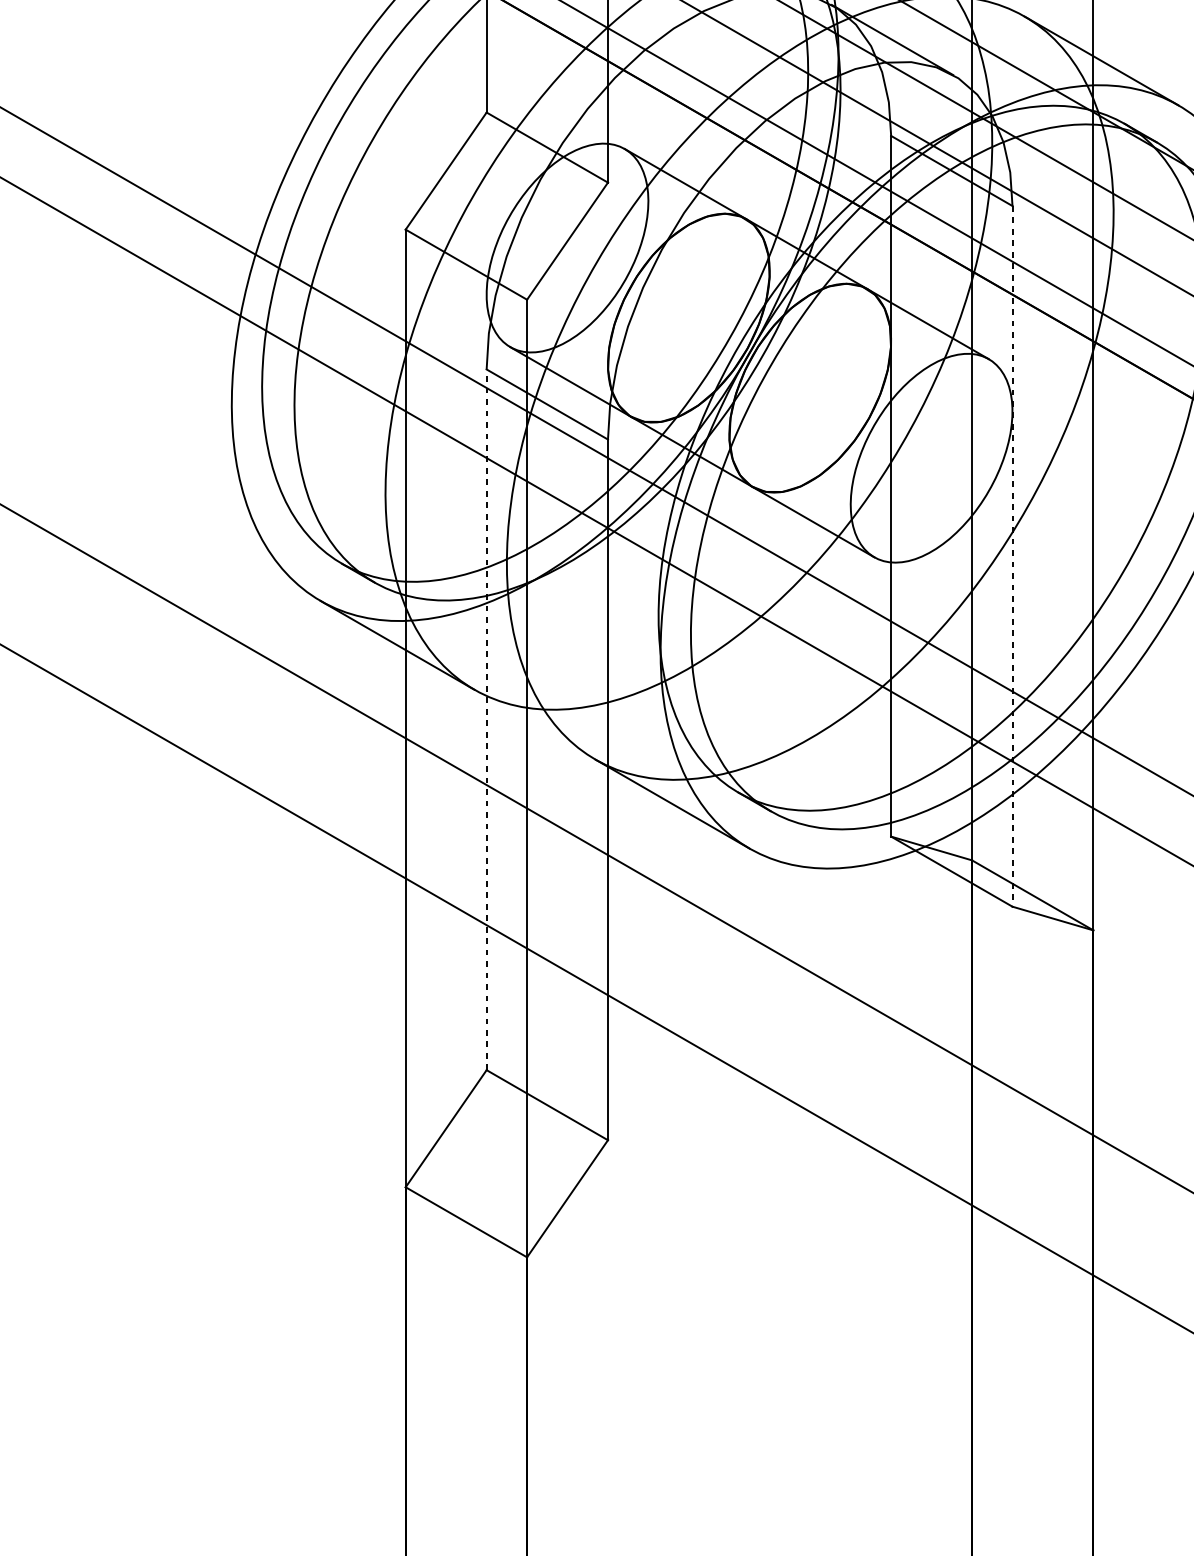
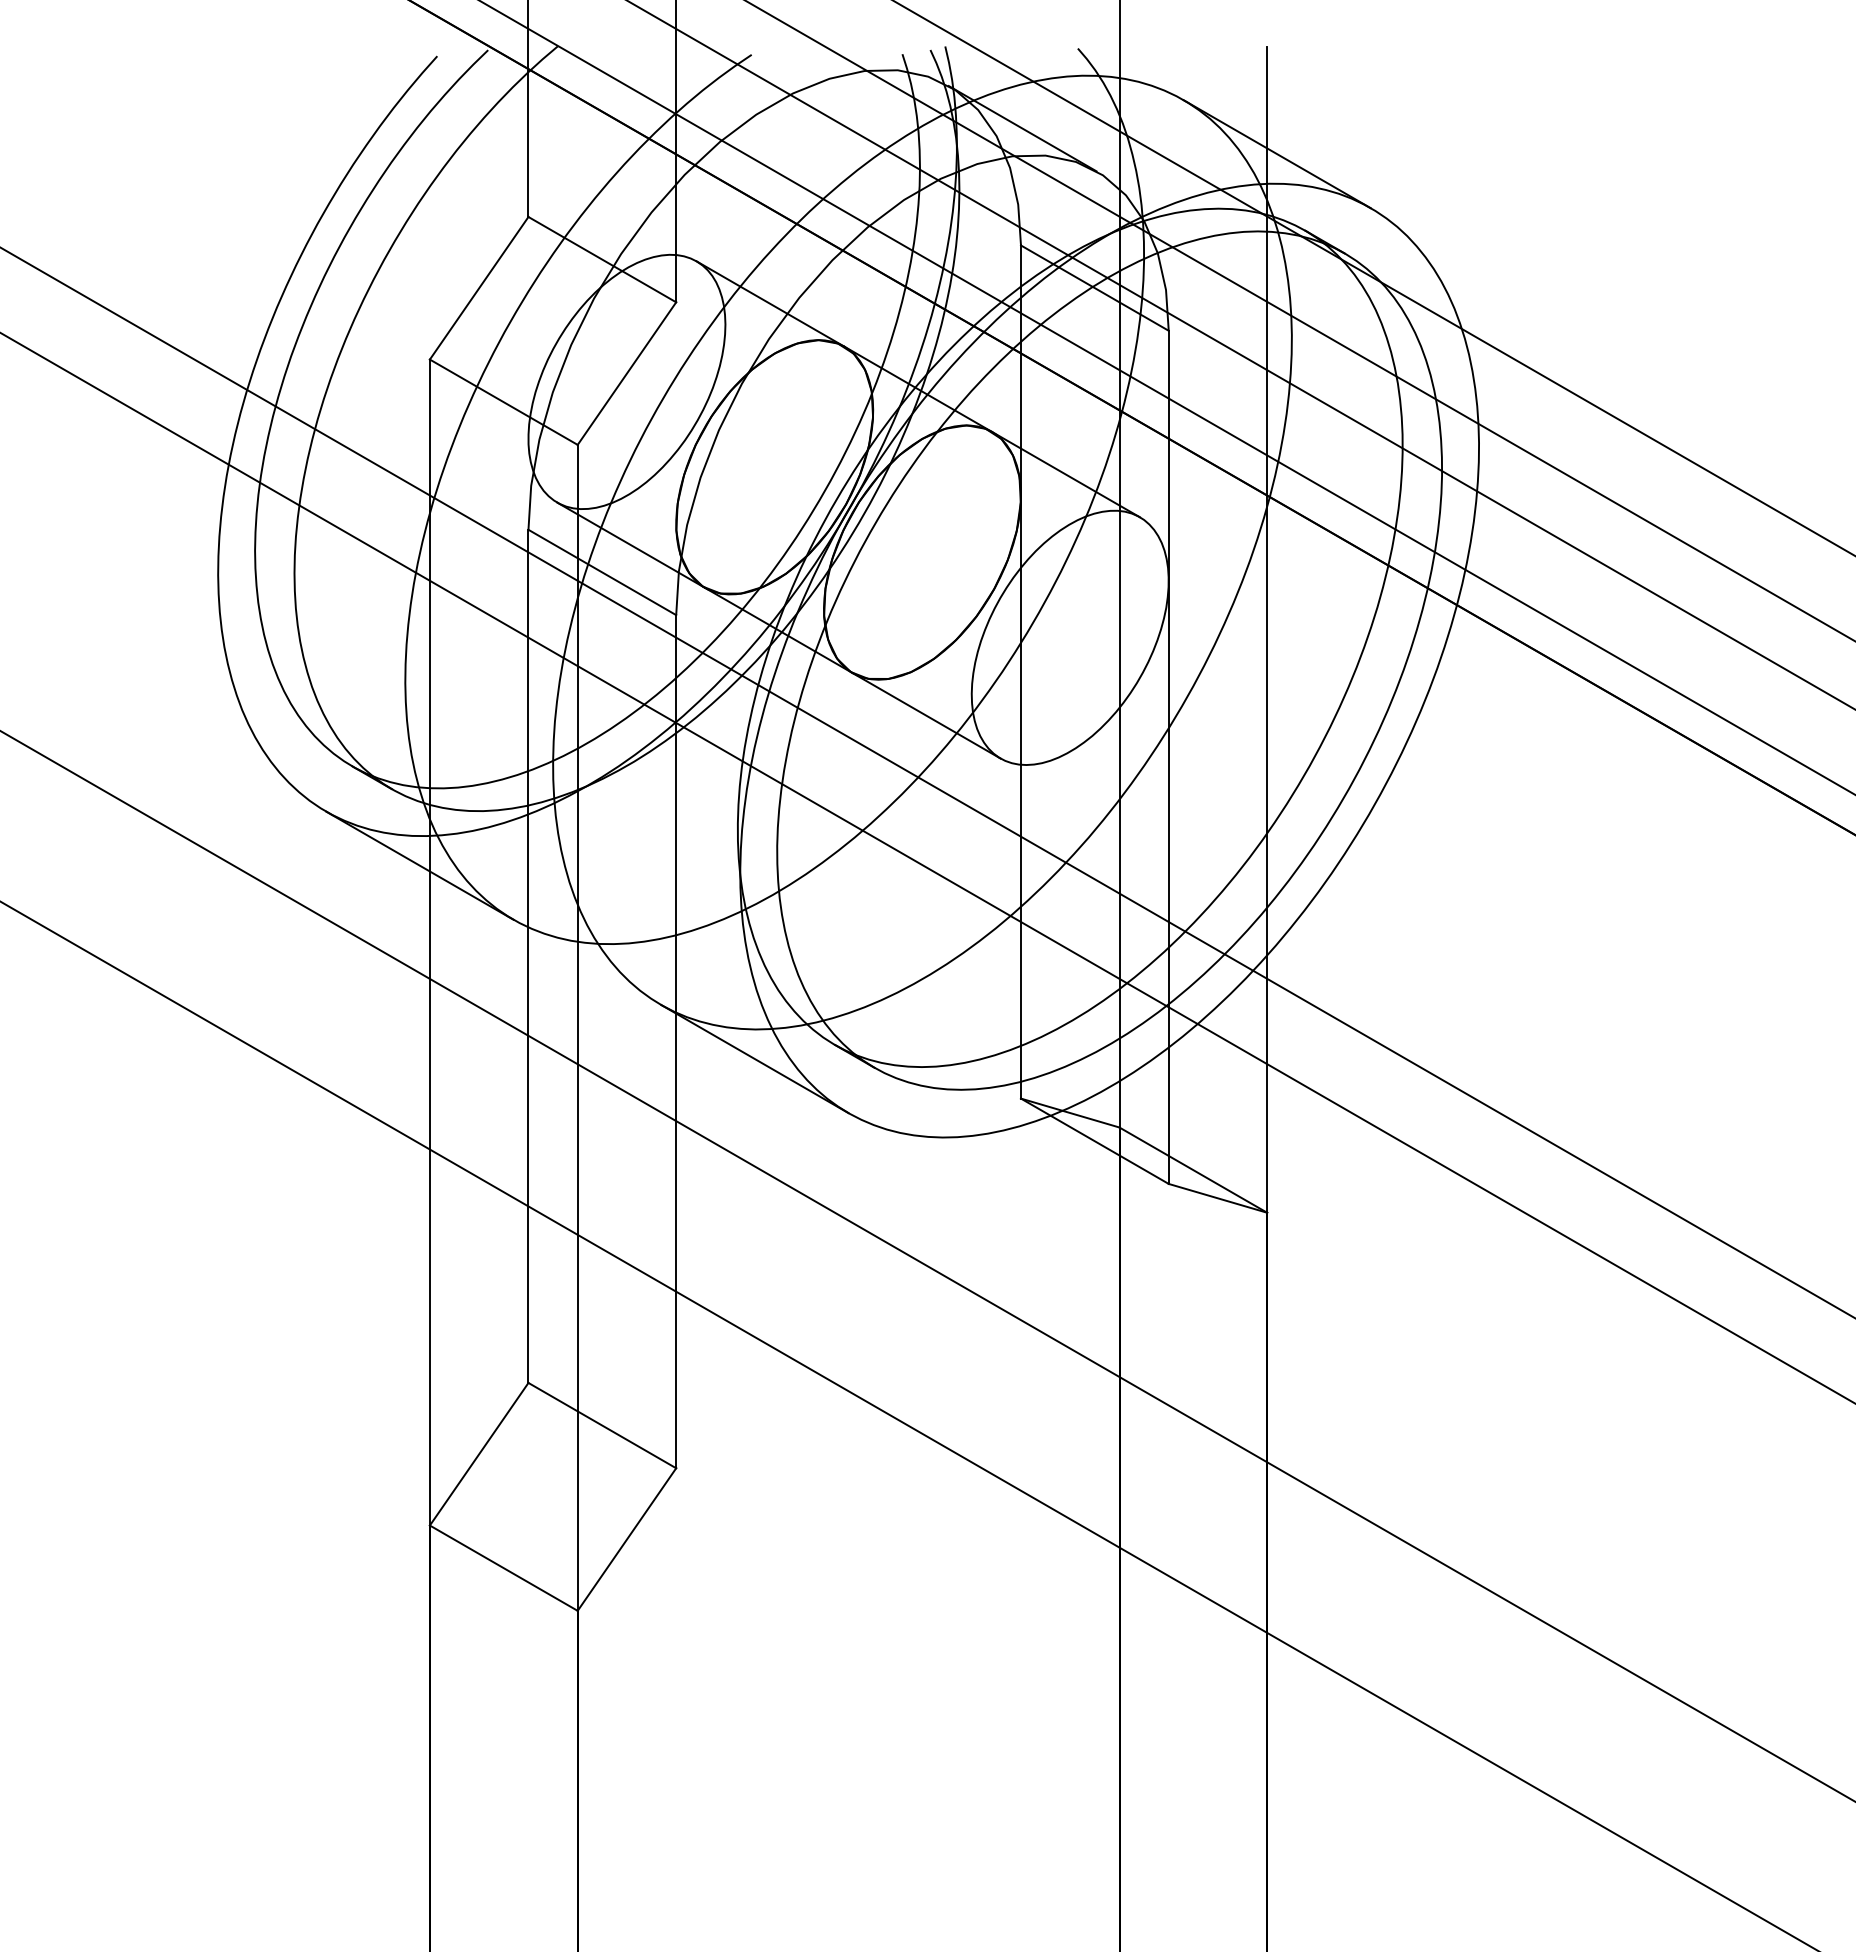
line: (1012, 556) -> (1168, 757), dashed -> solid
line: (486, 719) -> (528, 956), dashed -> solid

